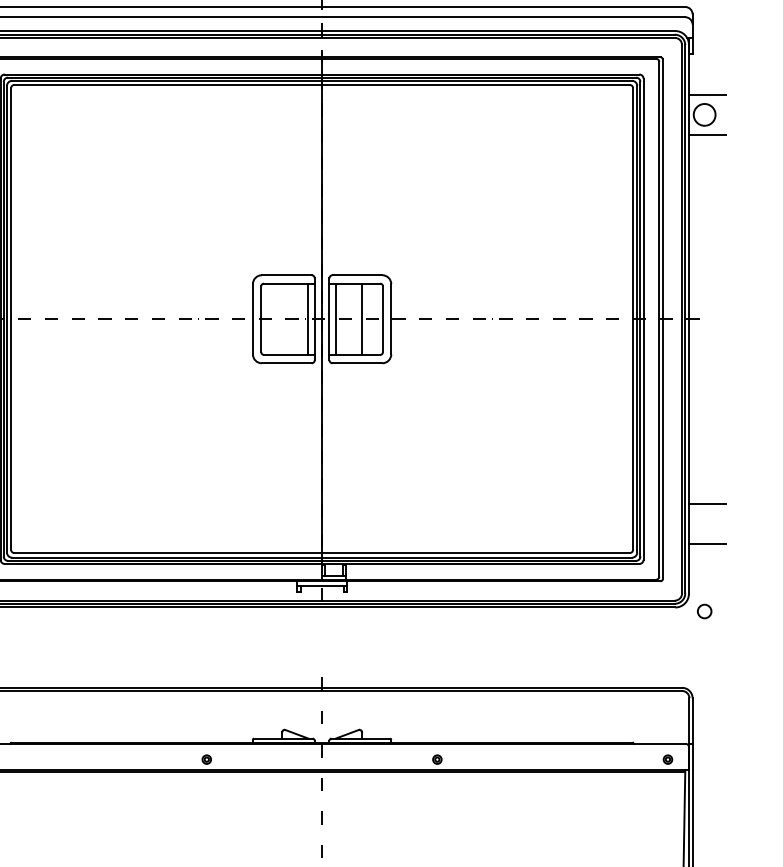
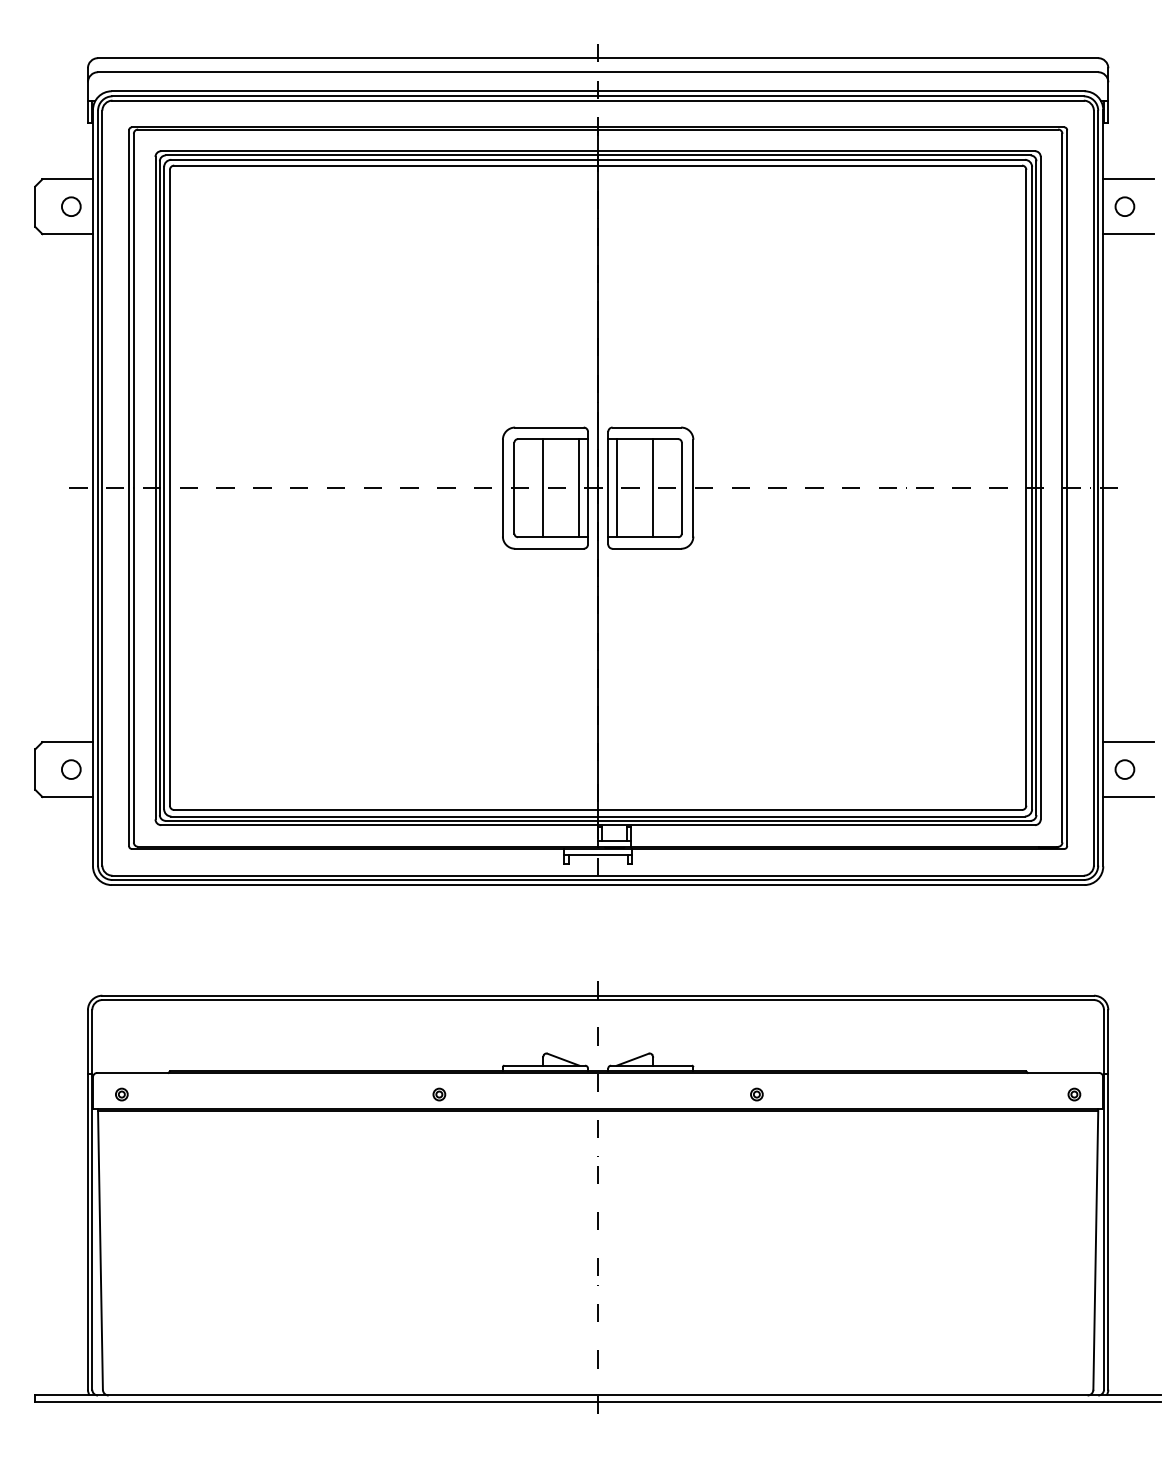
circle: (704, 114) -> (1124, 206), size x0.62
line: (282, 319) -> (543, 488), added
circle: (704, 611) -> (1124, 769), moved

